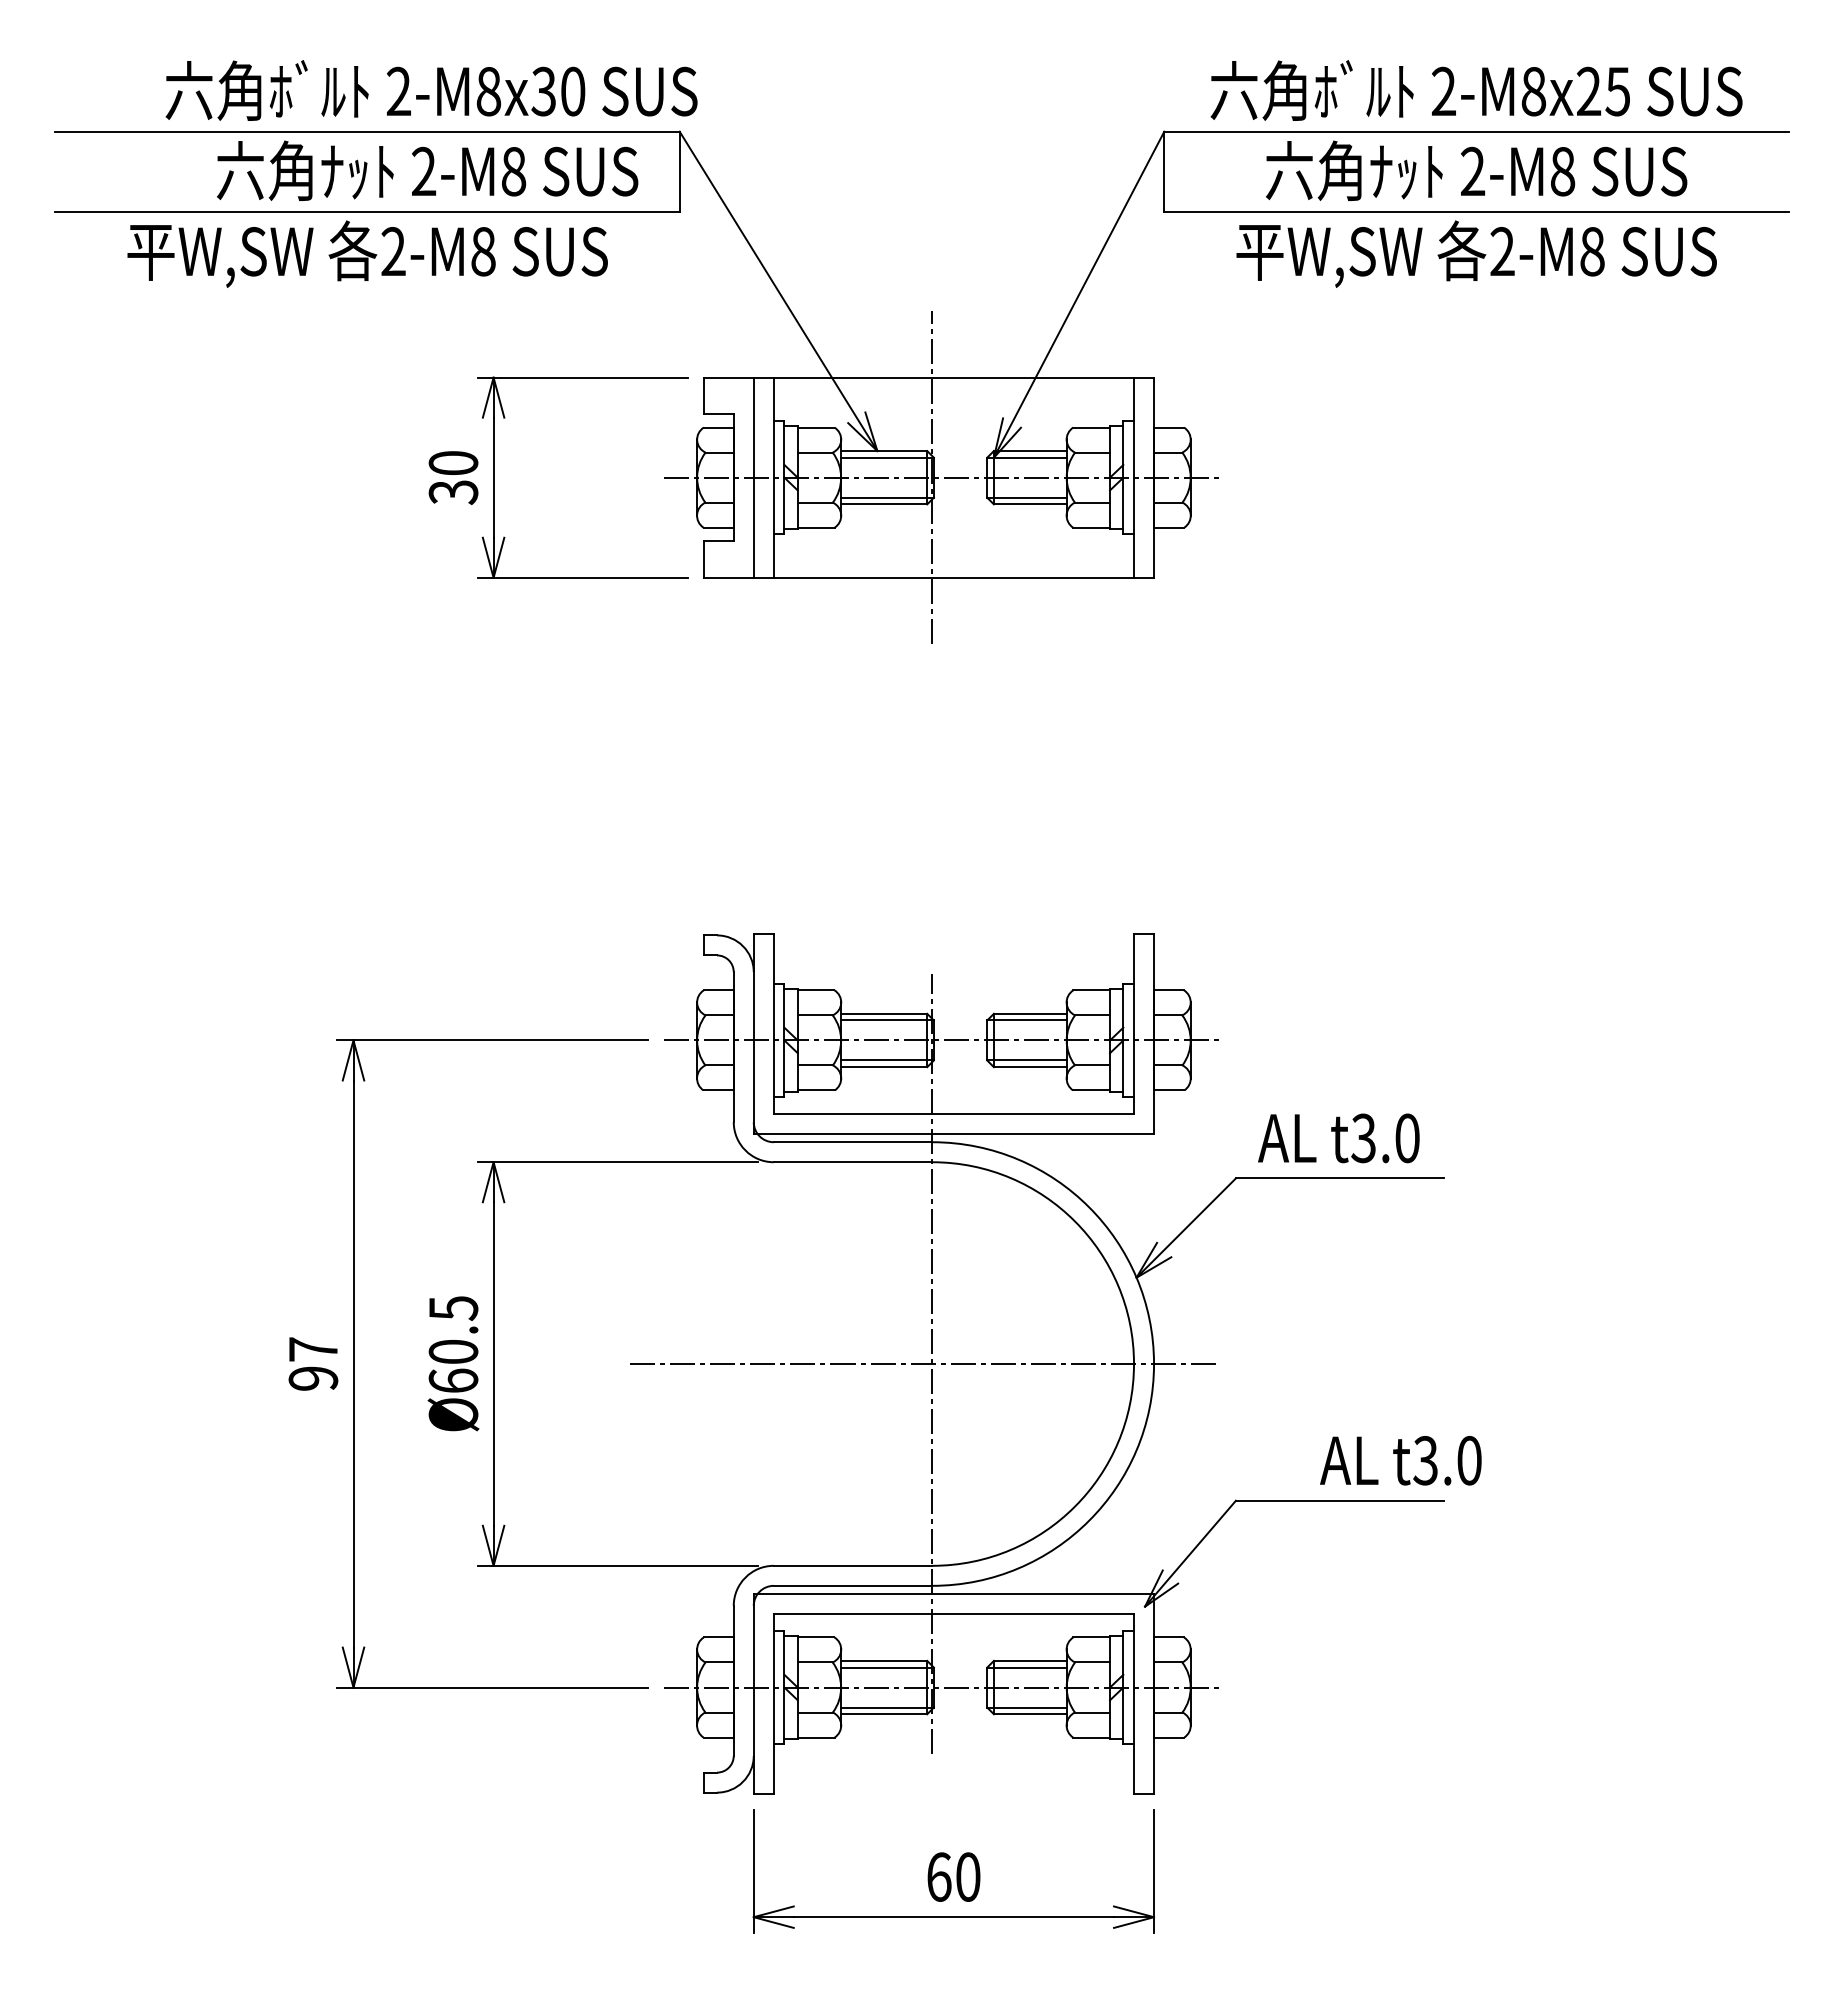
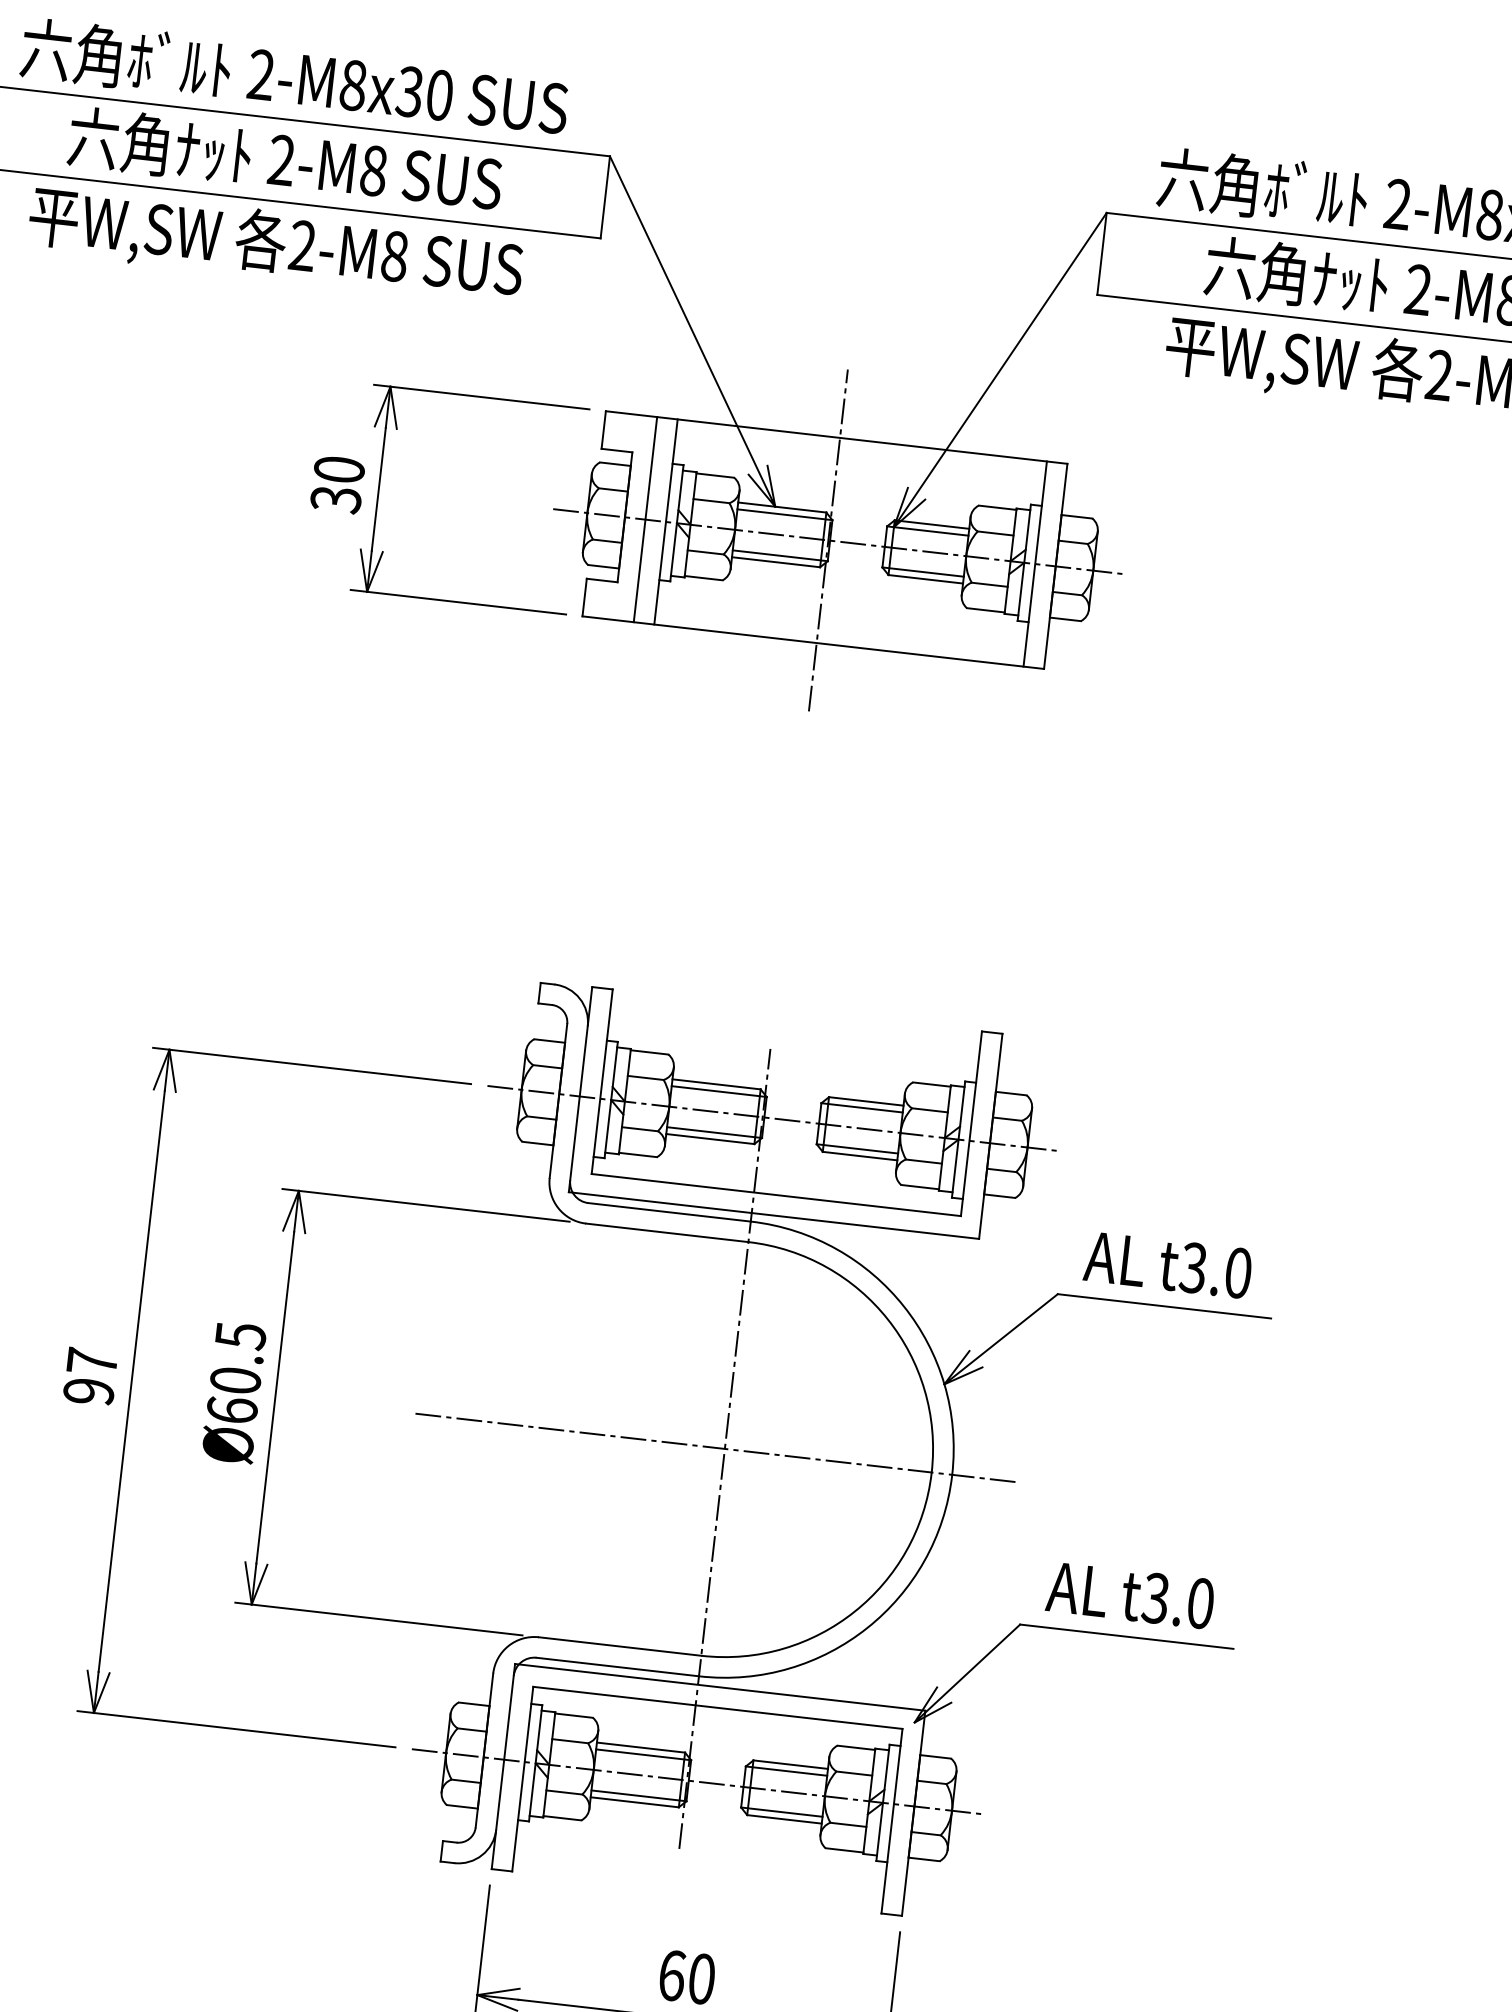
text: (431, 90) -> (294, 77), moved
text: (427, 170) -> (285, 159), moved
text: (1400, 1460) -> (1130, 1595), moved

